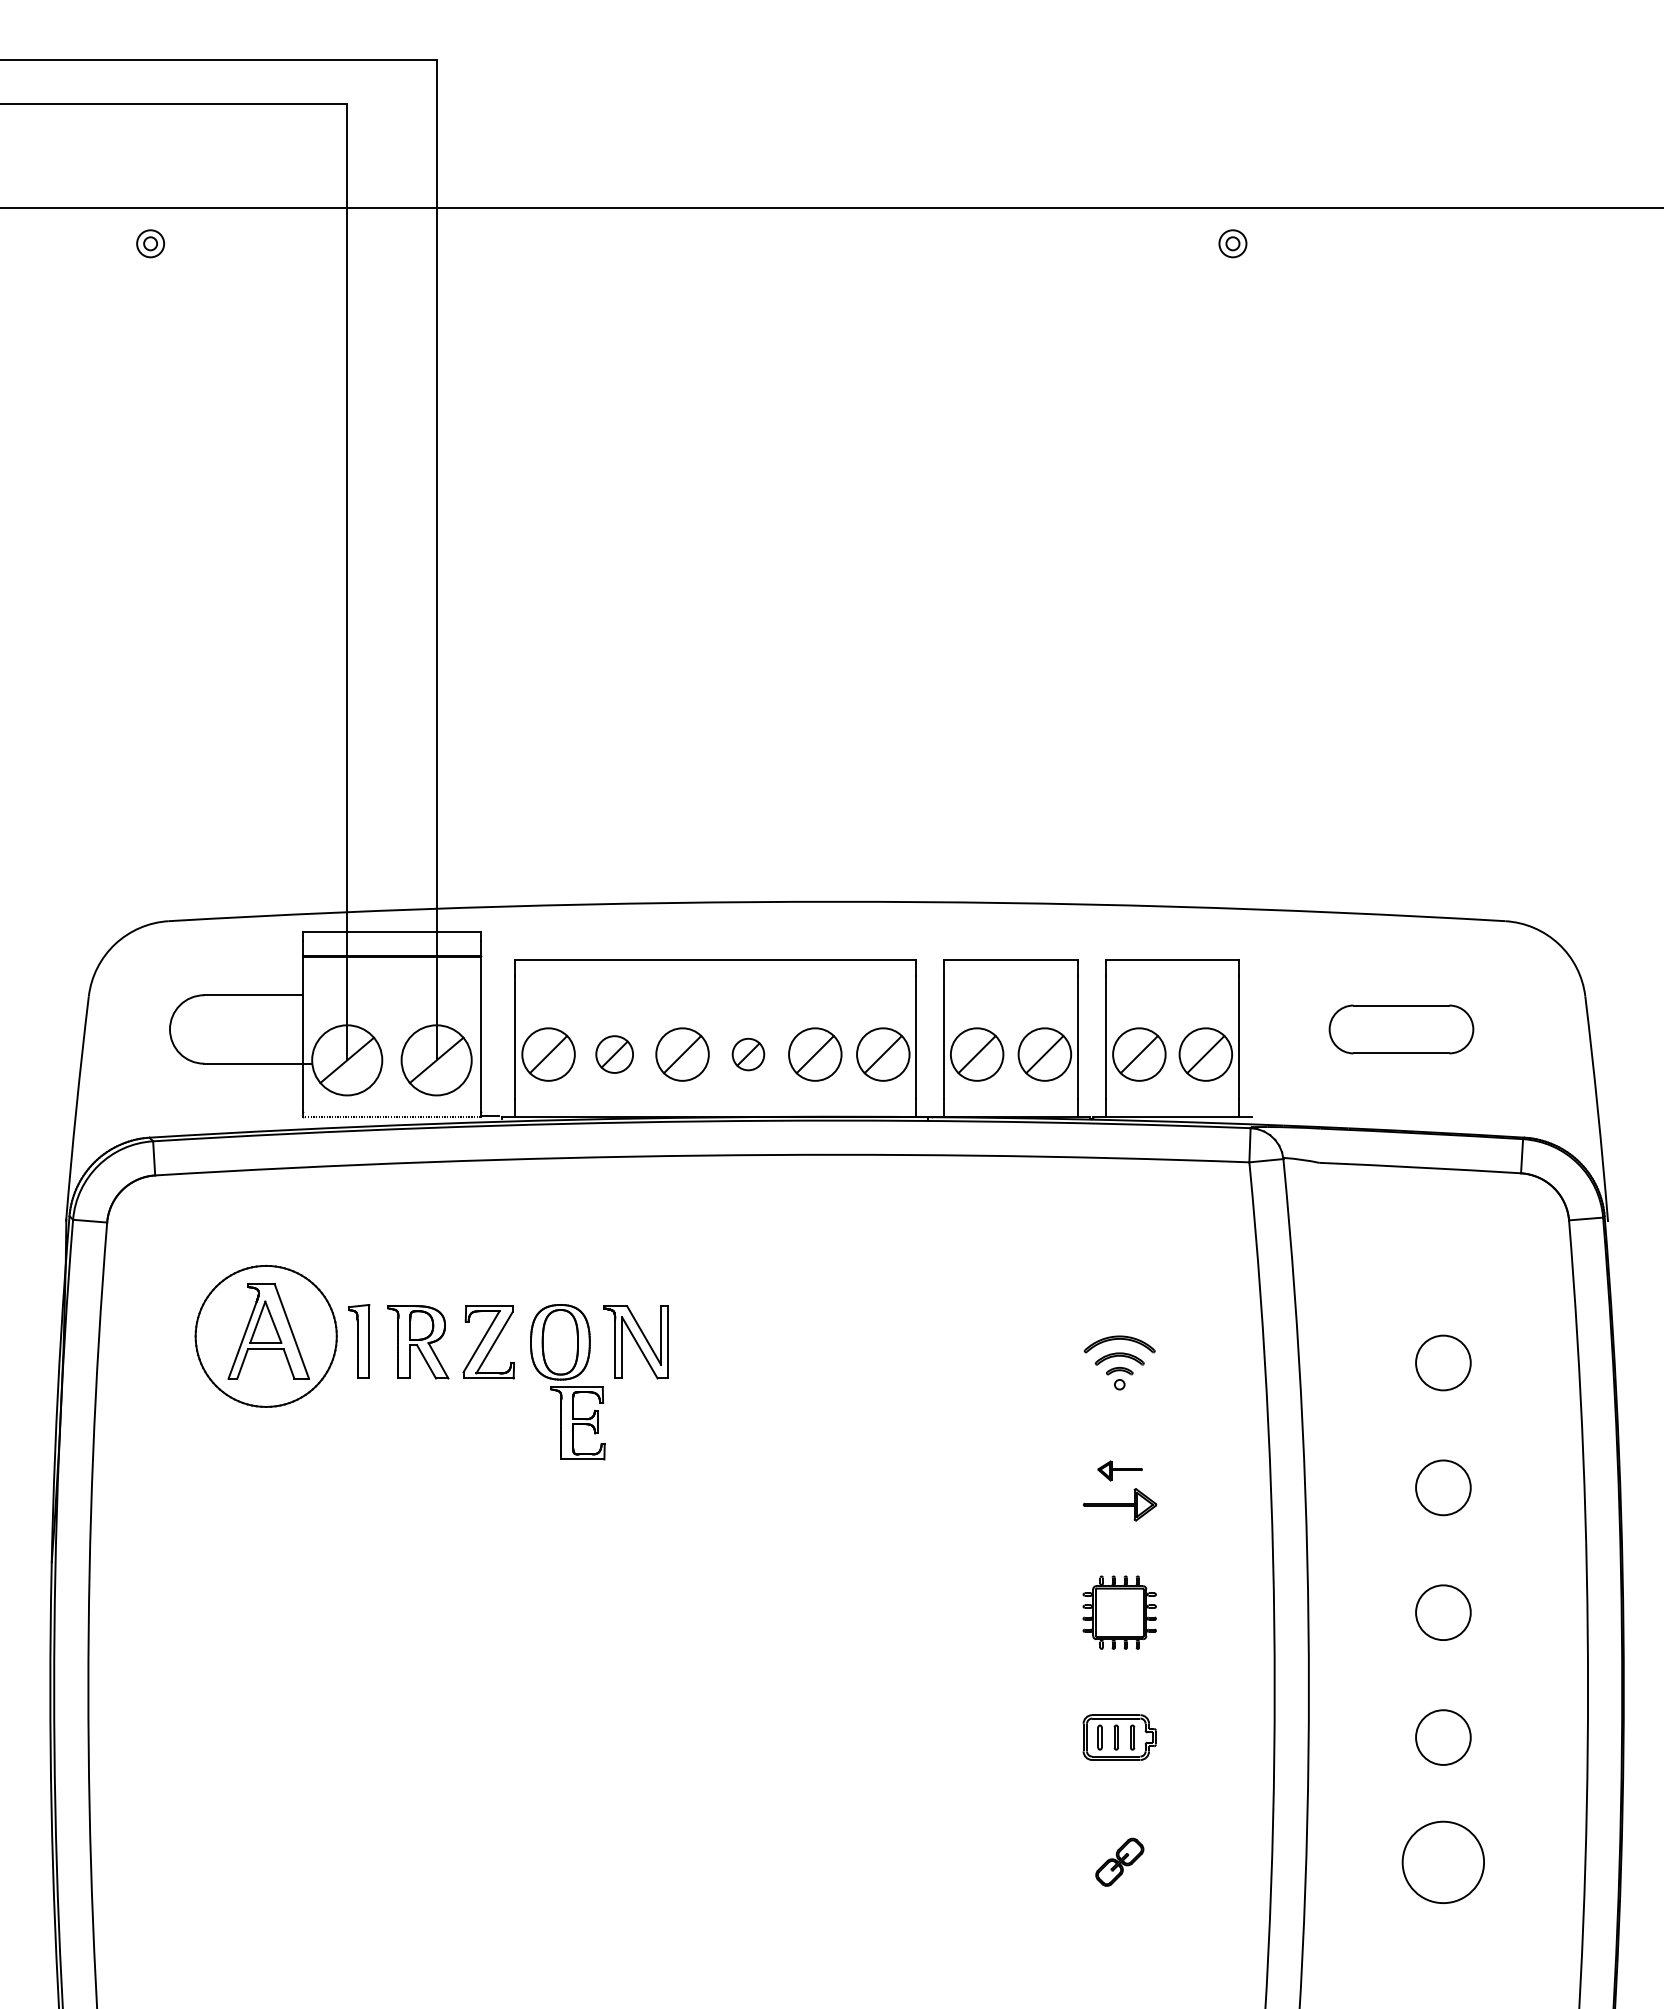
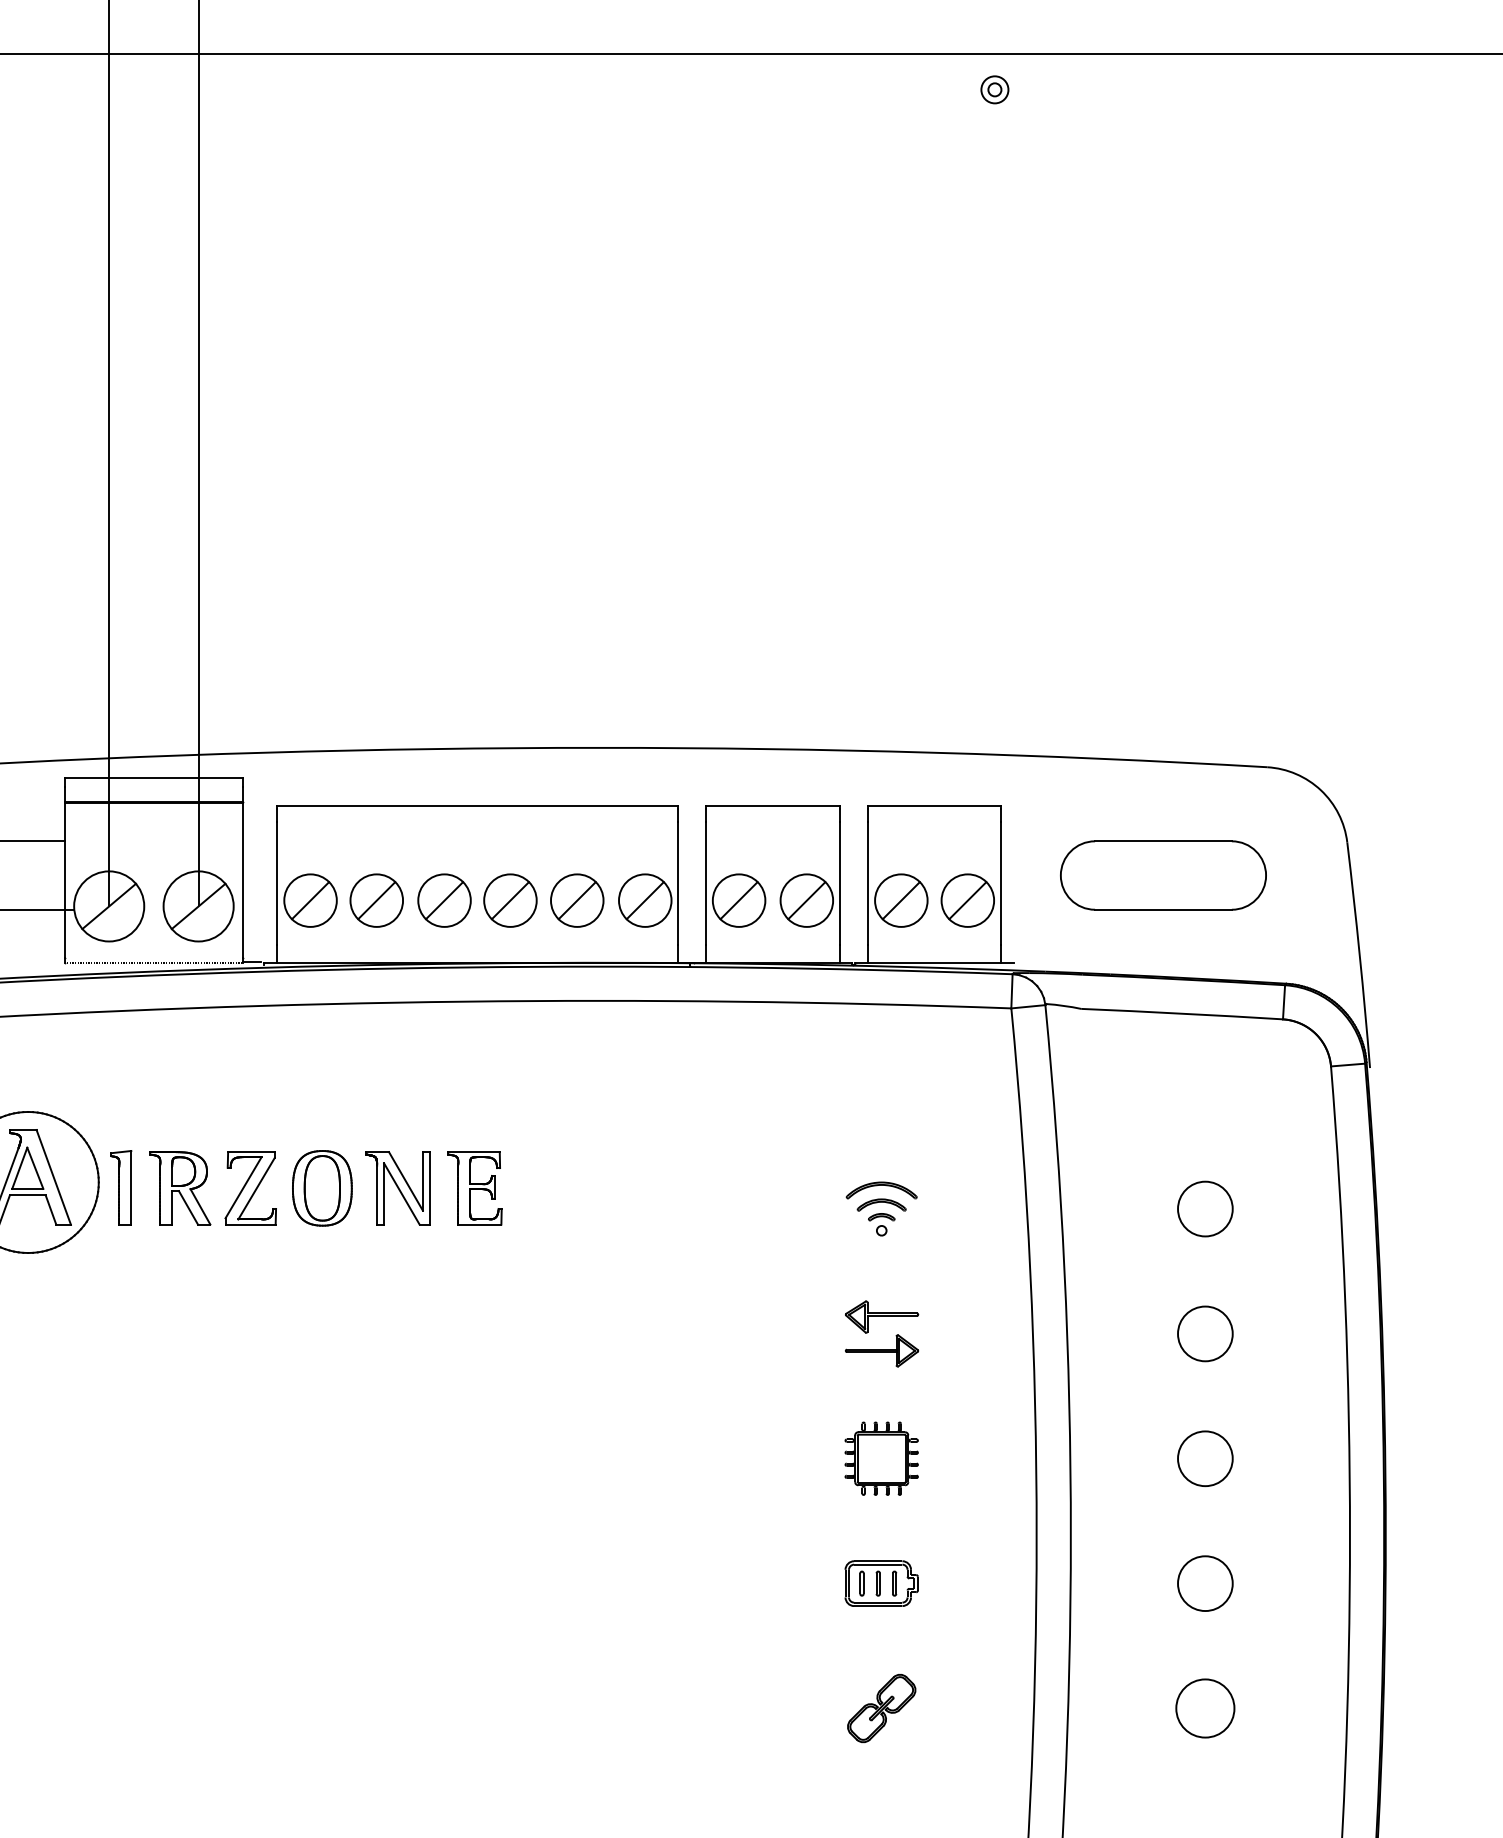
part: (1401, 1029) -> (1163, 875), size x1.43
part: (614, 1054) -> (376, 900), size x1.43
part: (748, 1054) -> (510, 900), size x1.67
part: (577, 1423) -> (474, 1188), moved
part: (1120, 1470) -> (882, 1316), size x1.67
part: (1119, 1861) -> (881, 1707), size x1.43
circle: (1443, 1862) -> (1205, 1708), size x0.71

